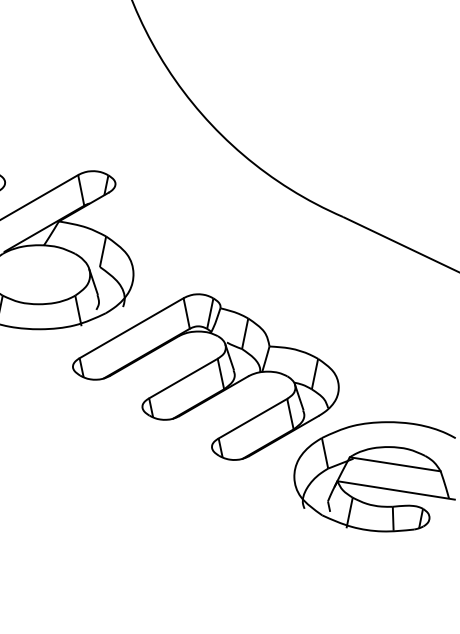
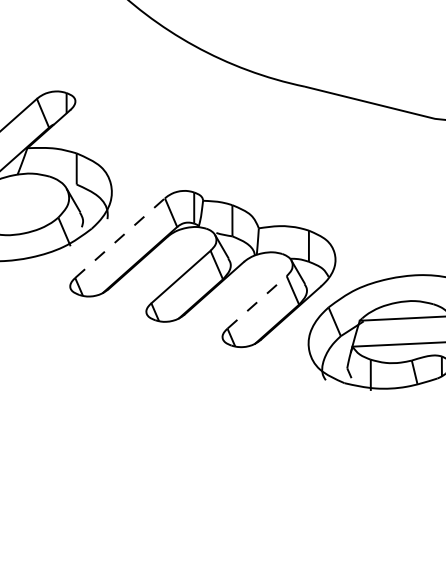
line: (132, 327) -> (120, 237), solid -> dashed
line: (252, 418) -> (256, 302), solid -> dashed

